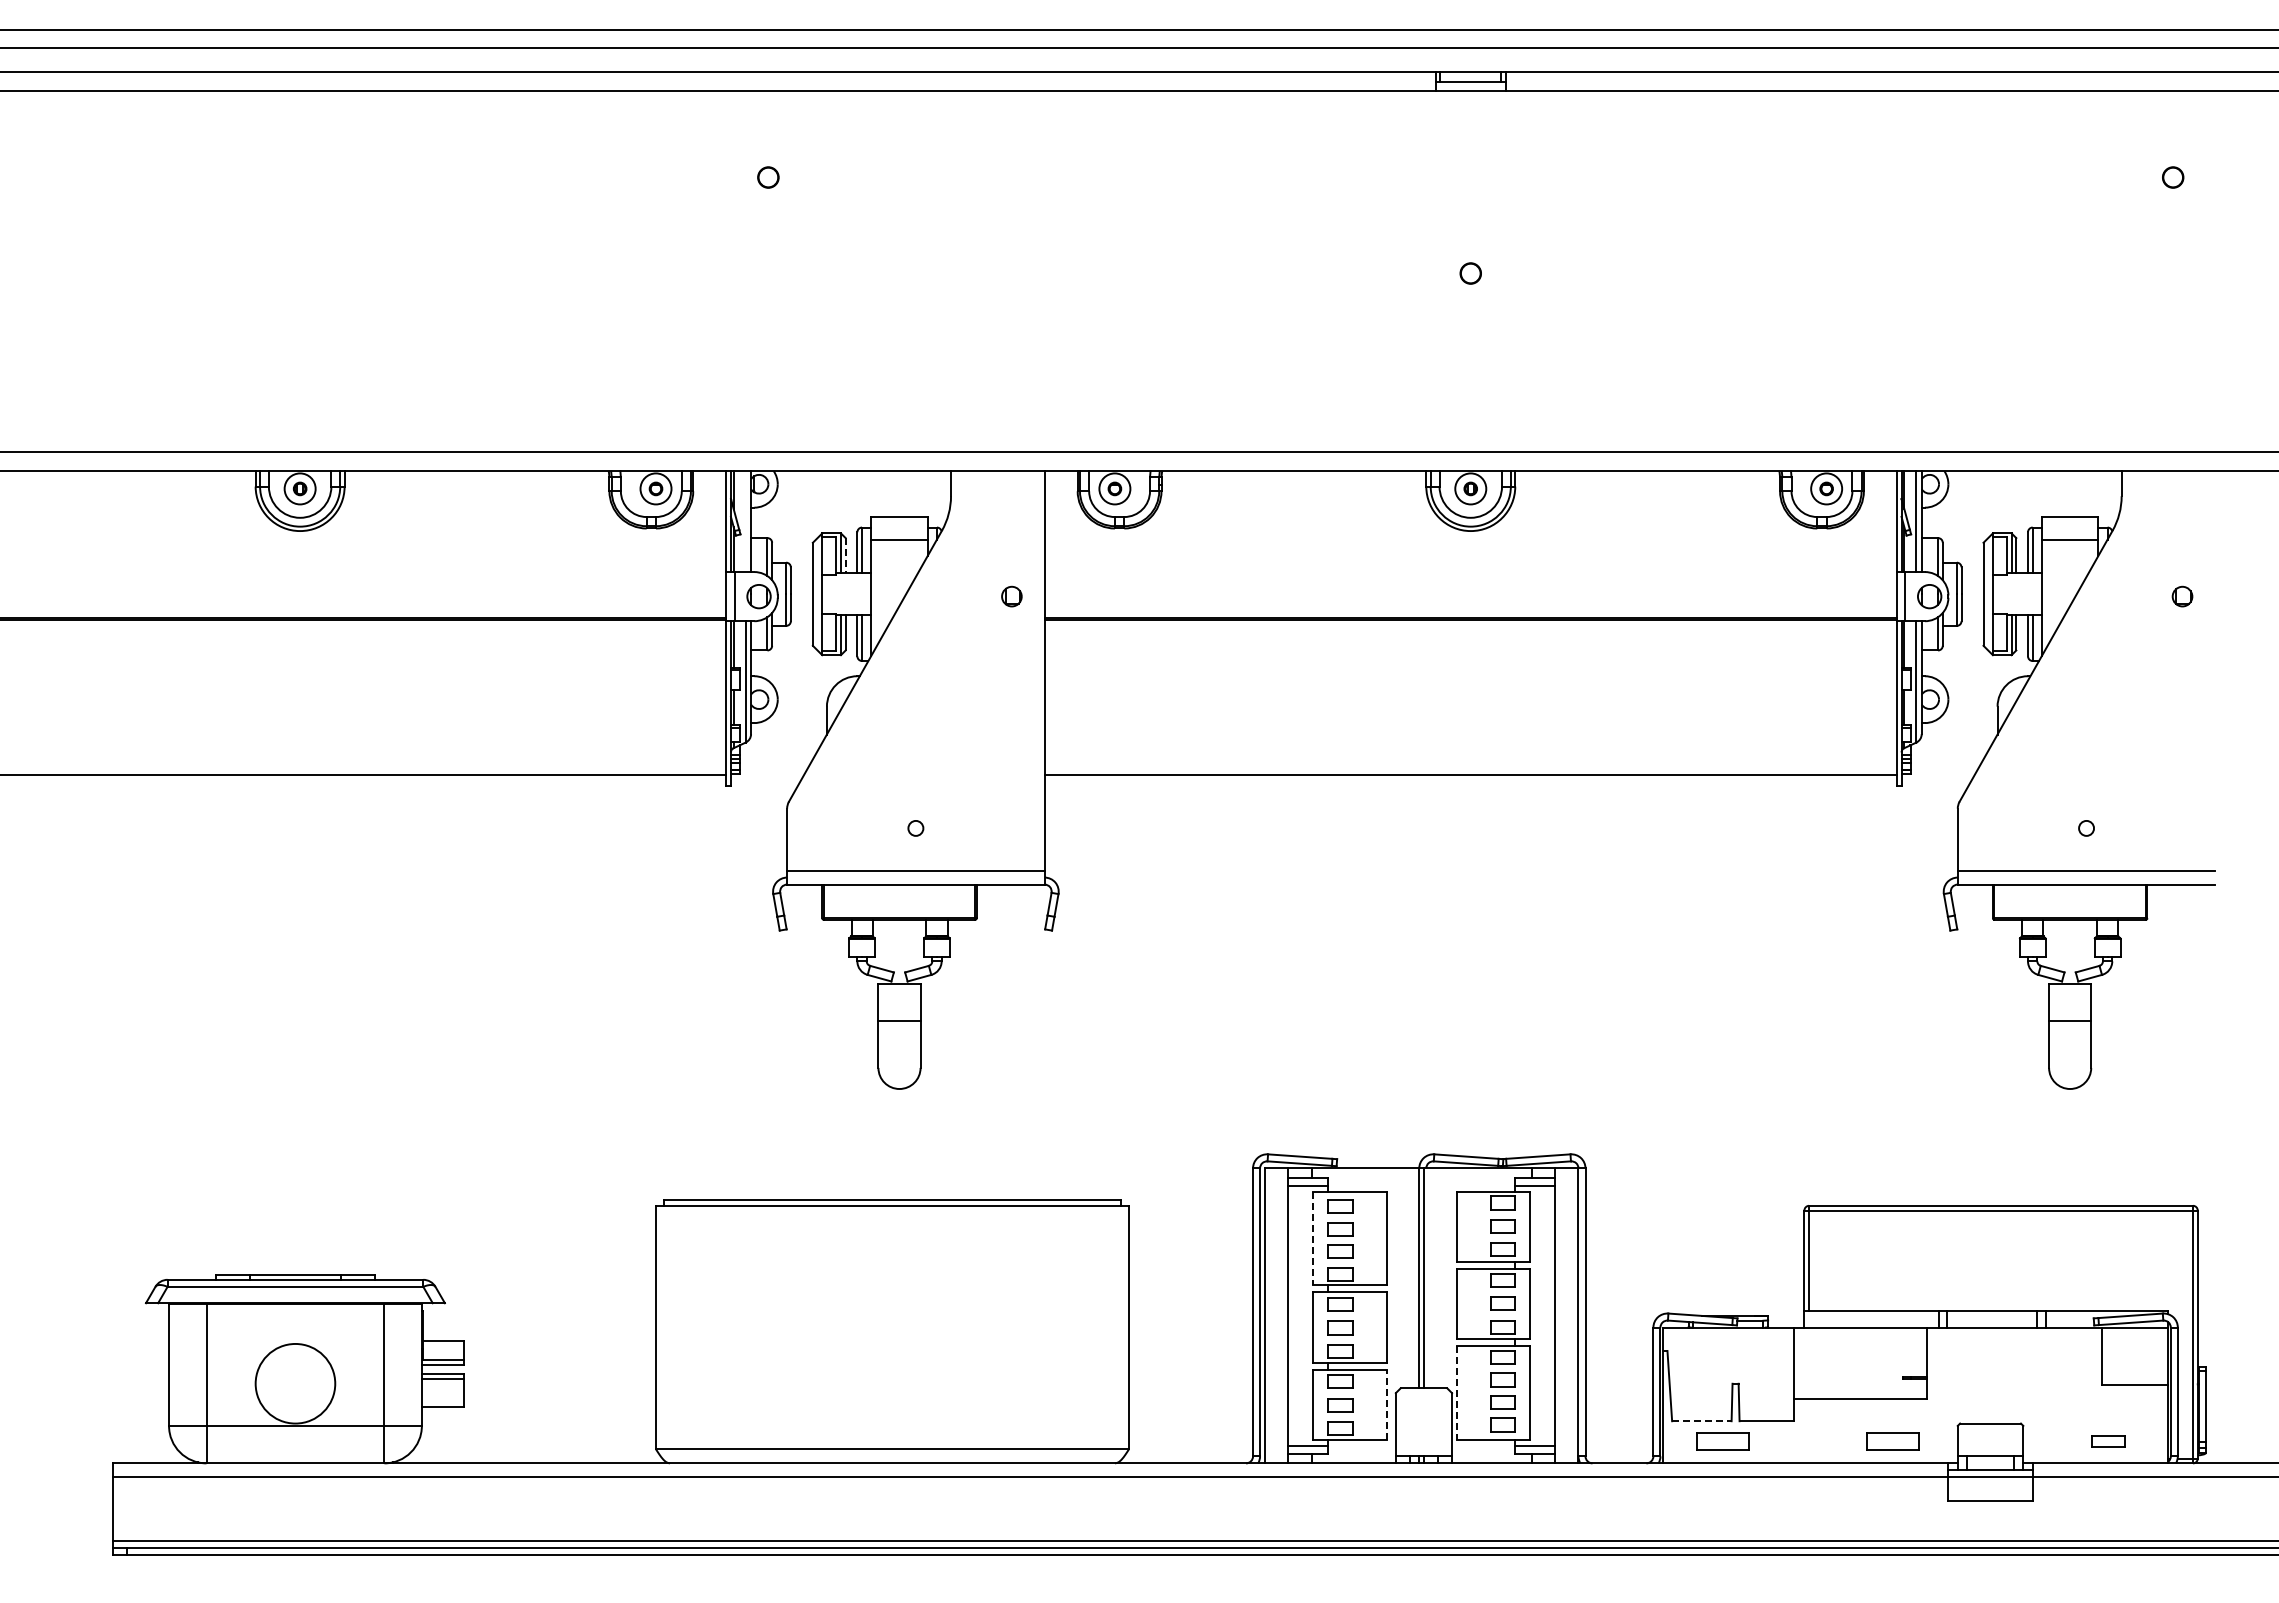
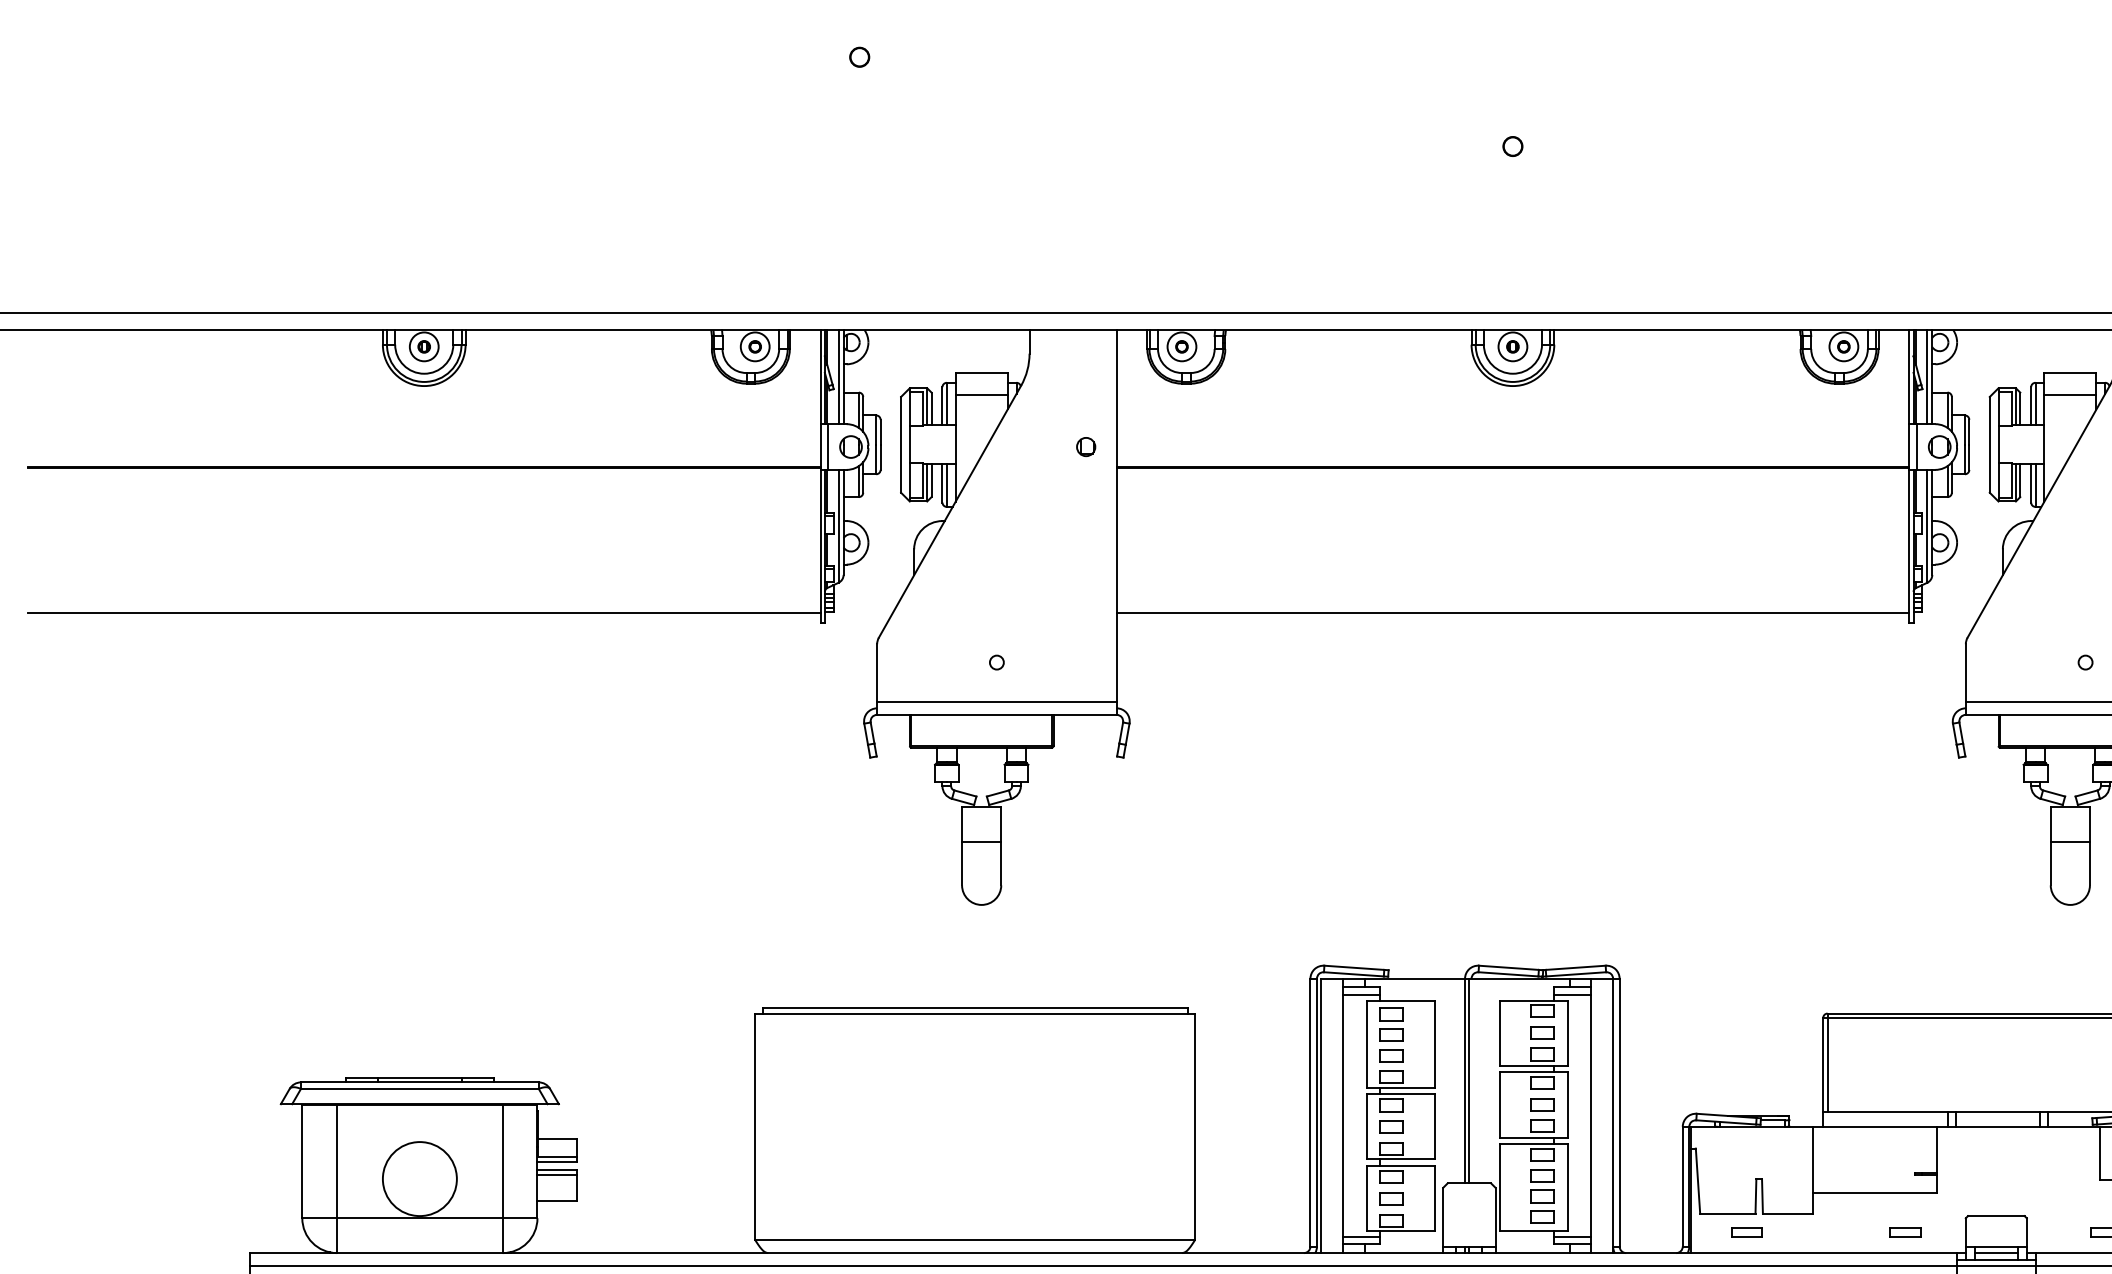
line: (745, 521) -> (838, 377), added
line: (845, 555) -> (931, 408), dashed -> solid
line: (1313, 1238) -> (1366, 1043), dashed -> solid
line: (1456, 1393) -> (1499, 1188), dashed -> solid
line: (1386, 1404) -> (1434, 1198), dashed -> solid
line: (1701, 1421) -> (1727, 1214), dashed -> solid
part: (1722, 1441) -> (1747, 1232), size x0.62
part: (1892, 1441) -> (1905, 1232), size x0.62
line: (1990, 1463) -> (1996, 1253), added

